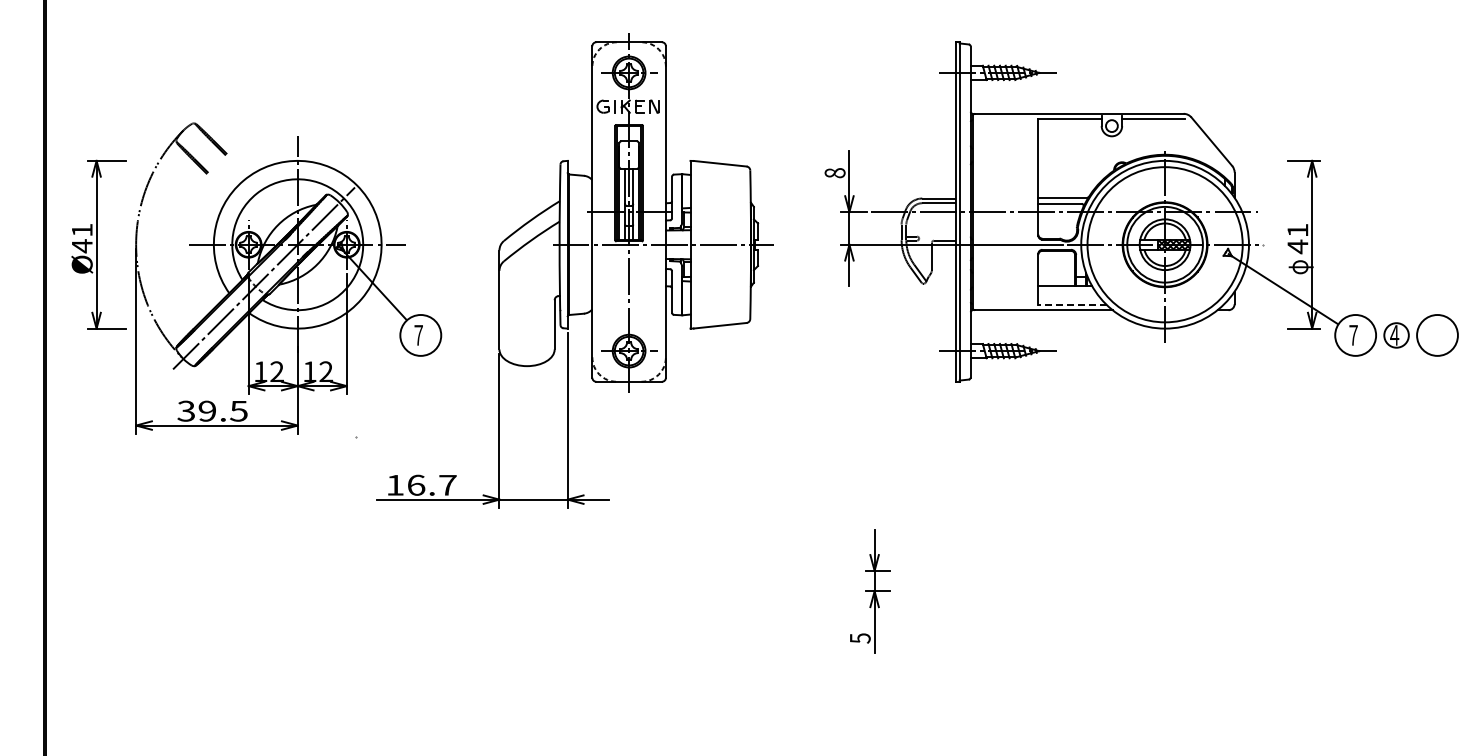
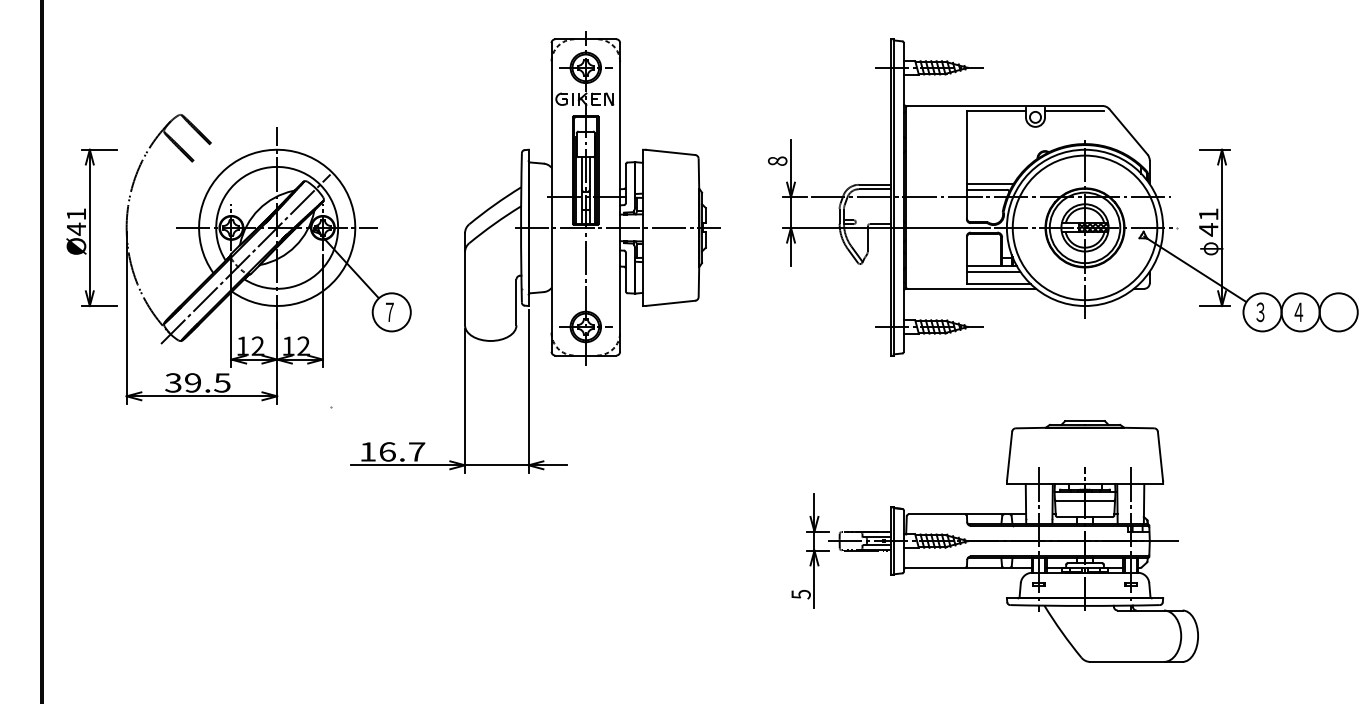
line: (1066, 291) -> (993, 271), added
line: (1072, 305) -> (998, 284), dashed -> solid
text: (1353, 334) -> (1260, 311), ７ -> ３
circle: (1396, 335) -> (1300, 312), size x1.67
part: (1088, 581) -> (1013, 541), added

